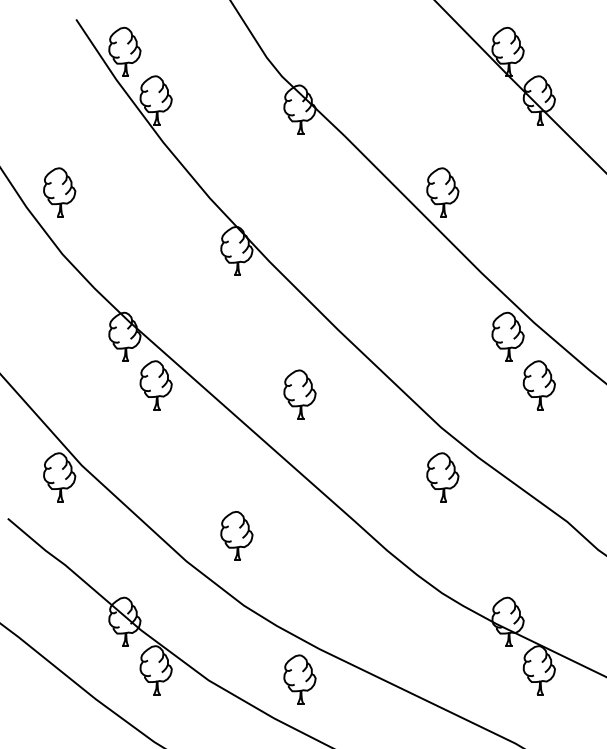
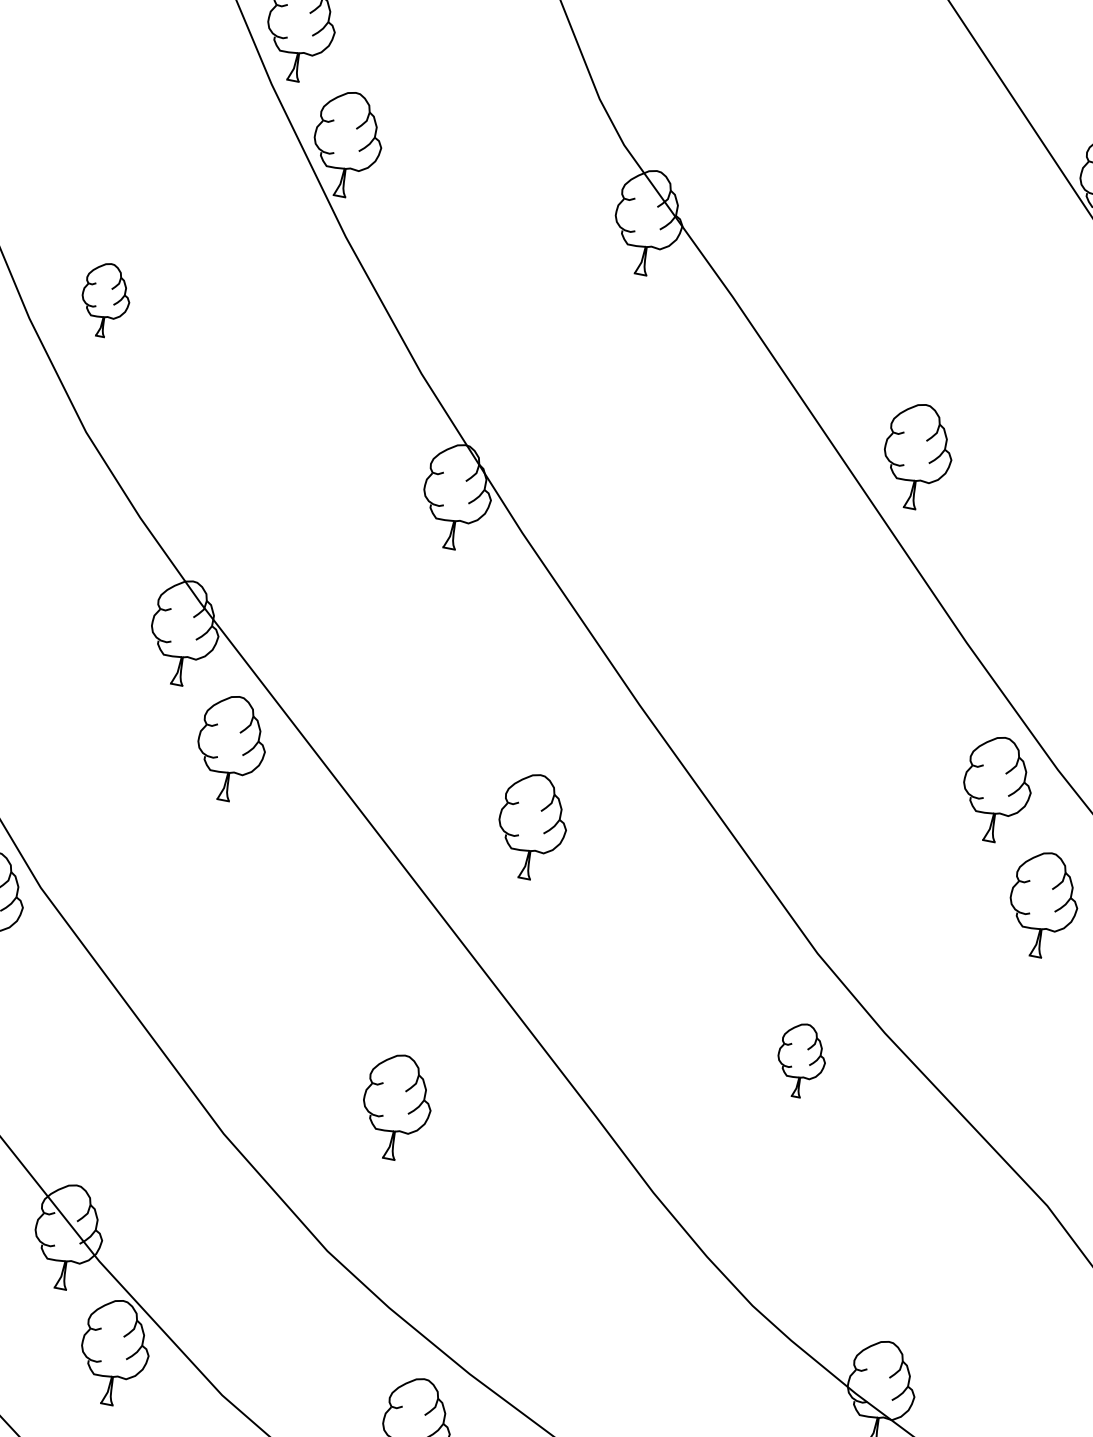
part: (59, 192) -> (105, 300), size x0.7
part: (442, 477) -> (800, 1060), size x0.7
part: (236, 535) -> (396, 1105), moved

